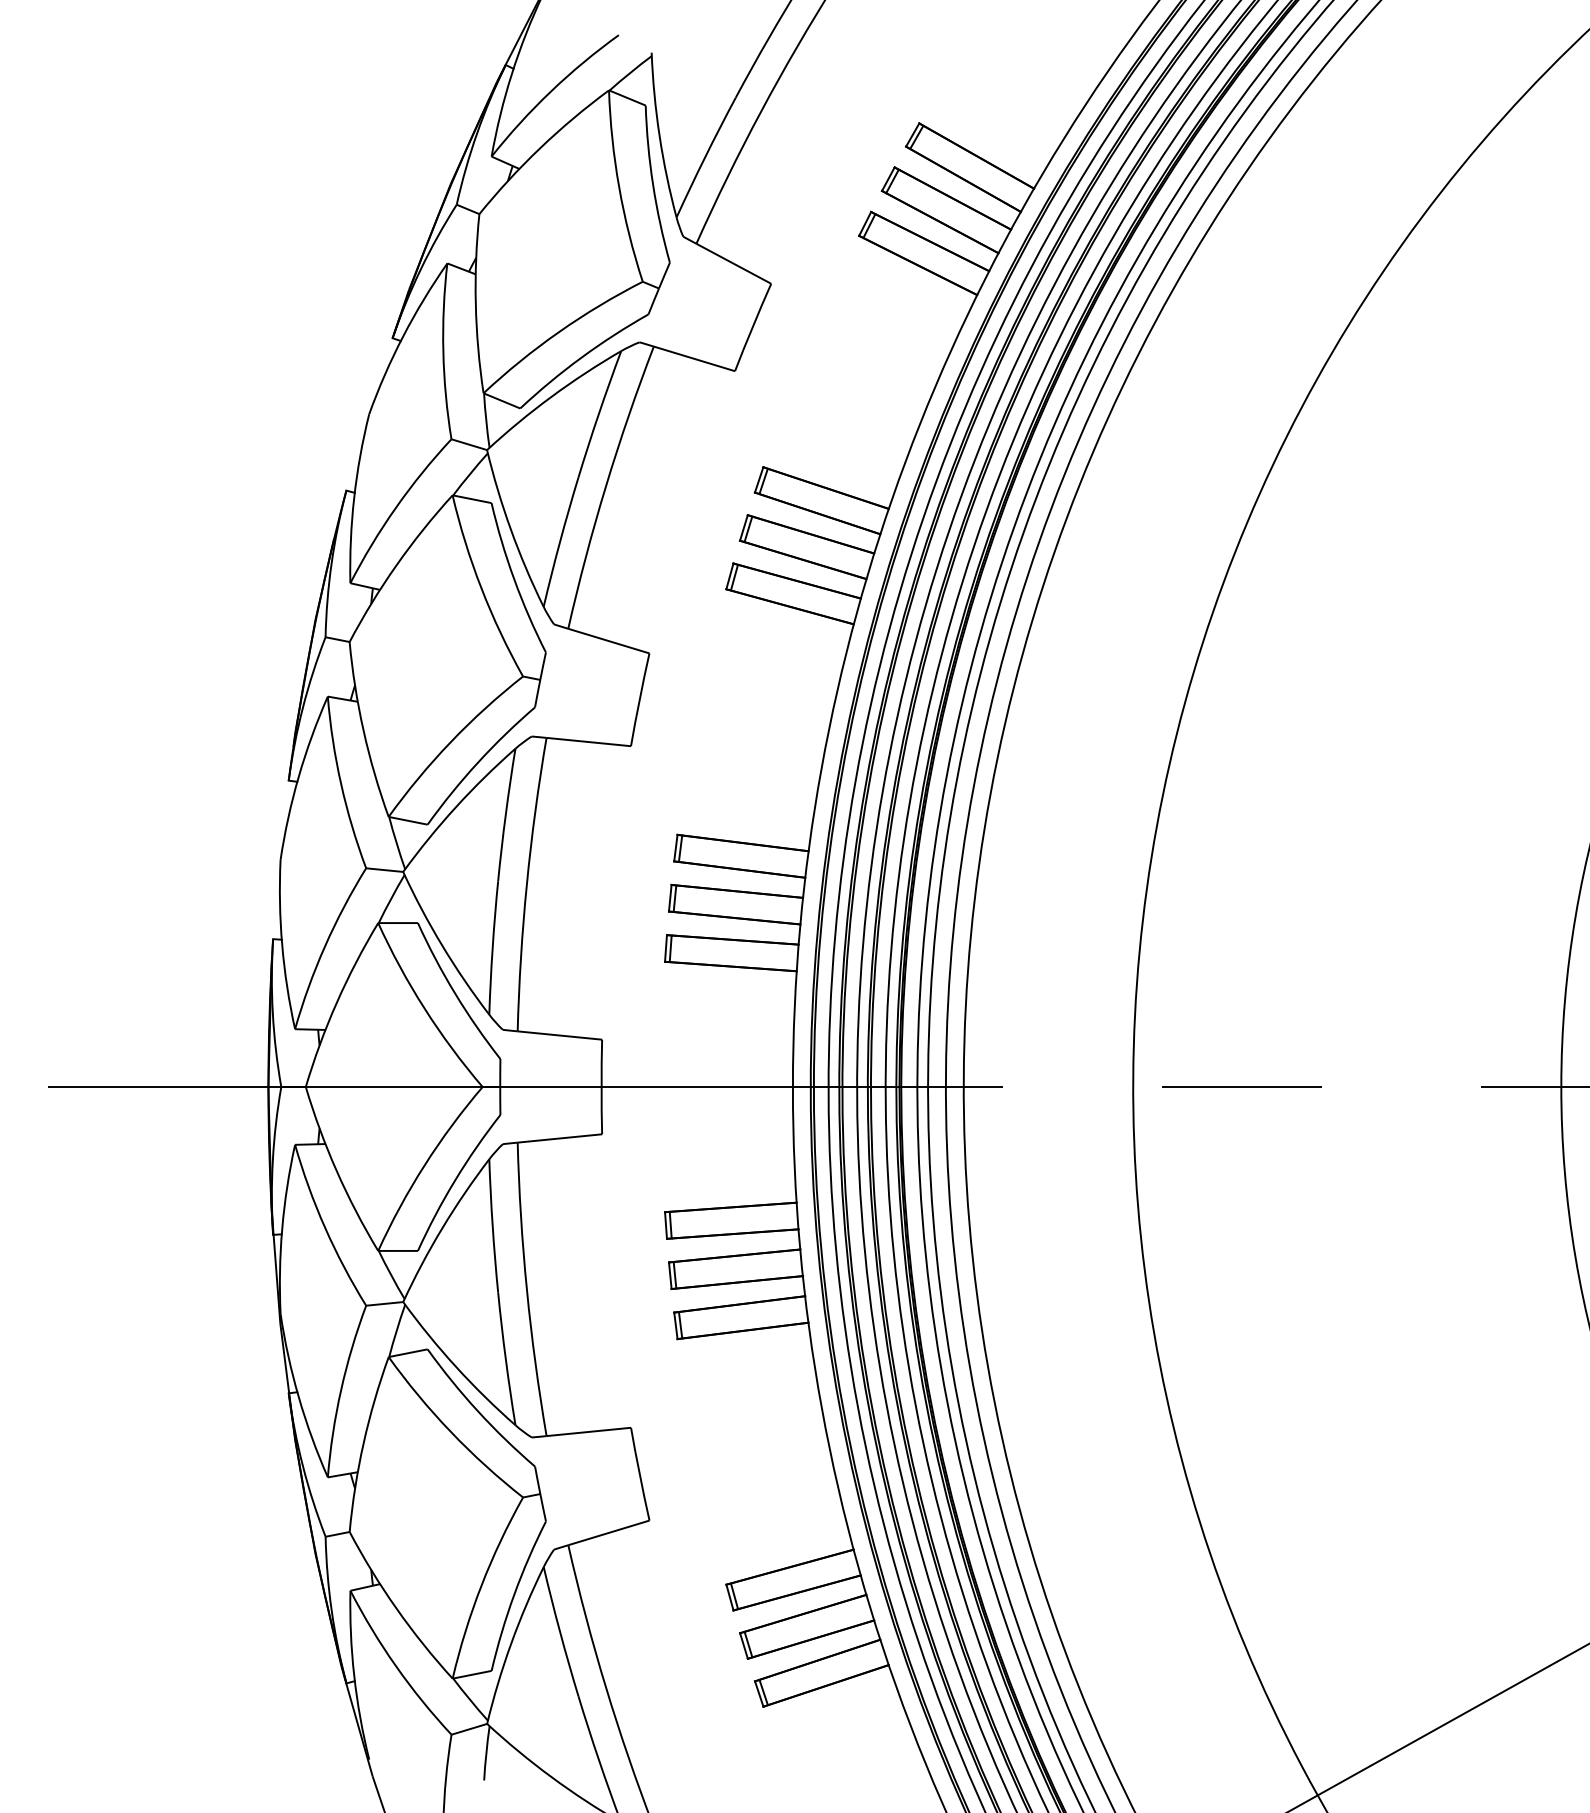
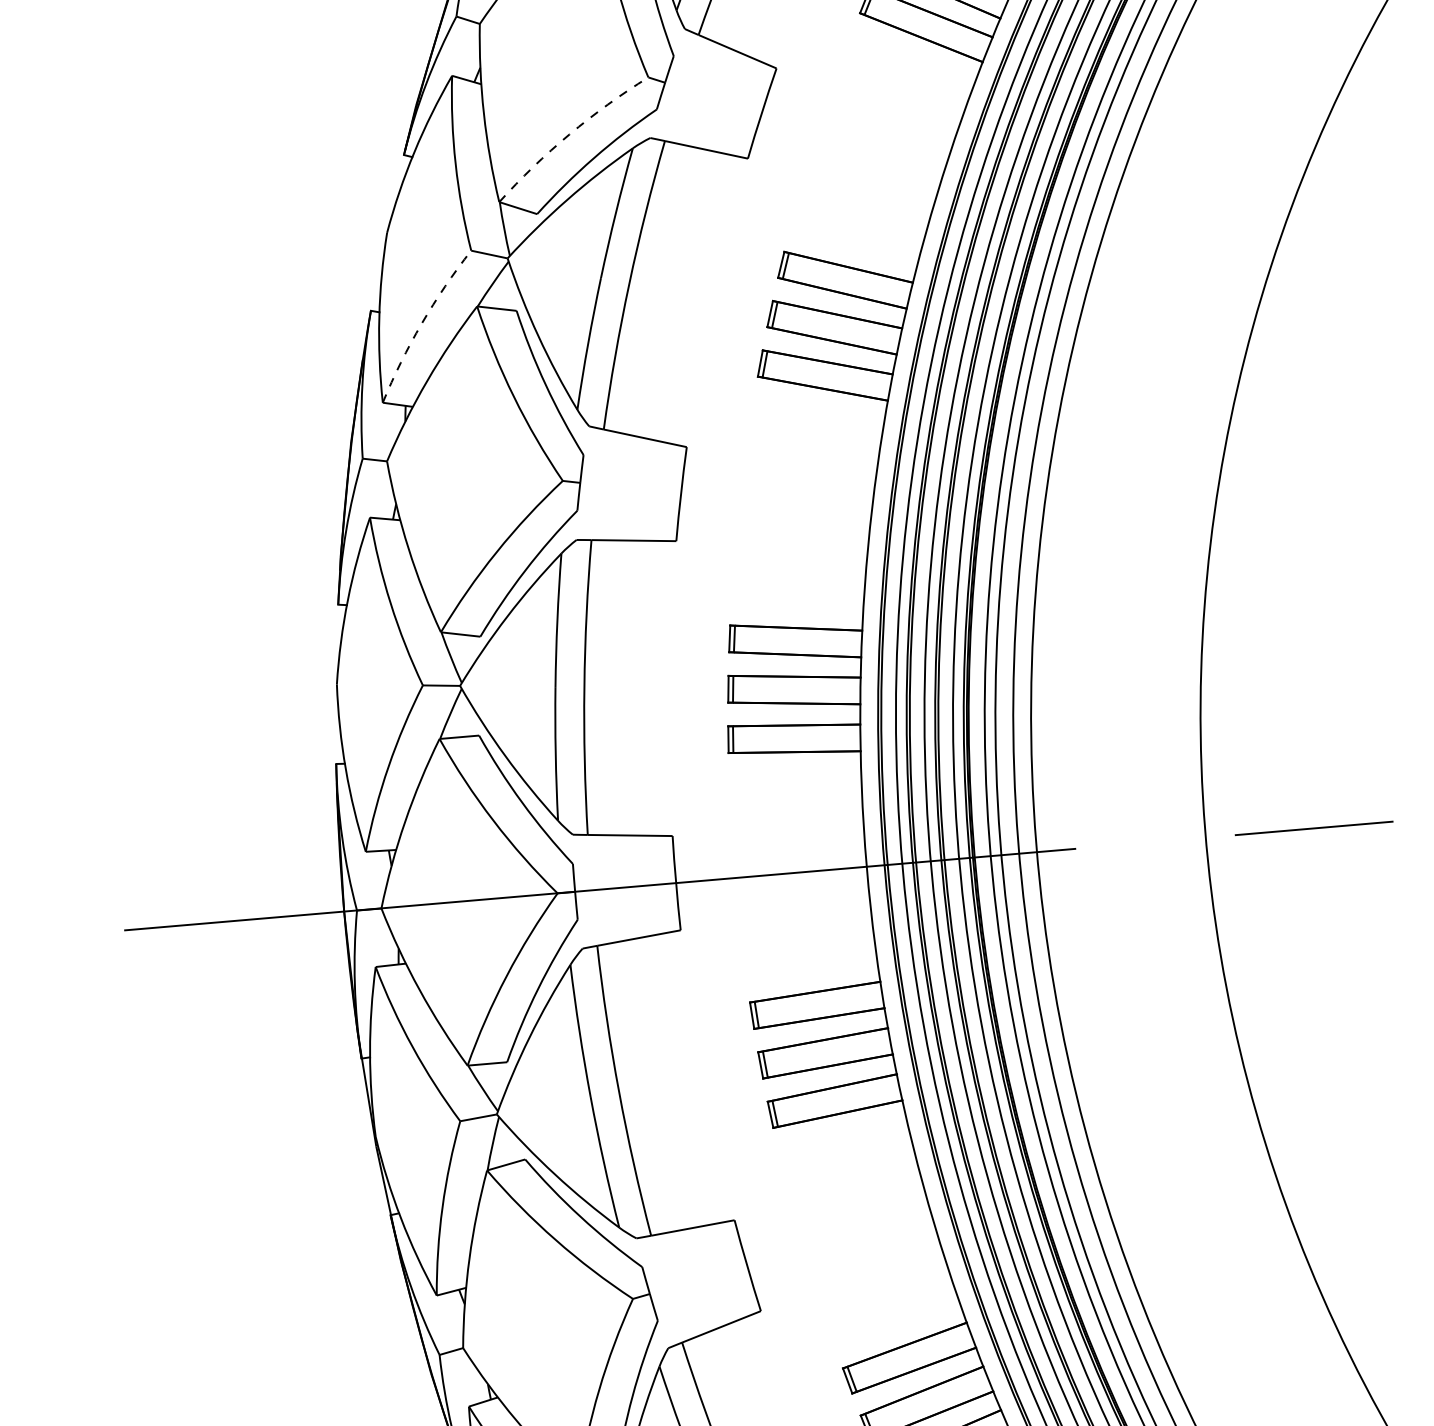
arc: (559, 331) -> (569, 134), solid -> dashed
arc: (395, 507) -> (421, 323), solid -> dashed

